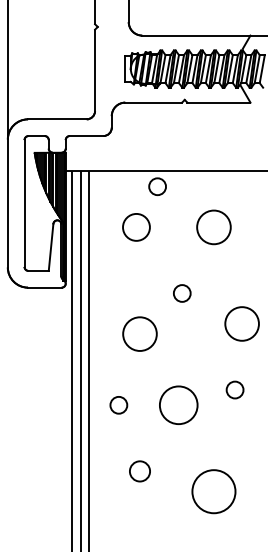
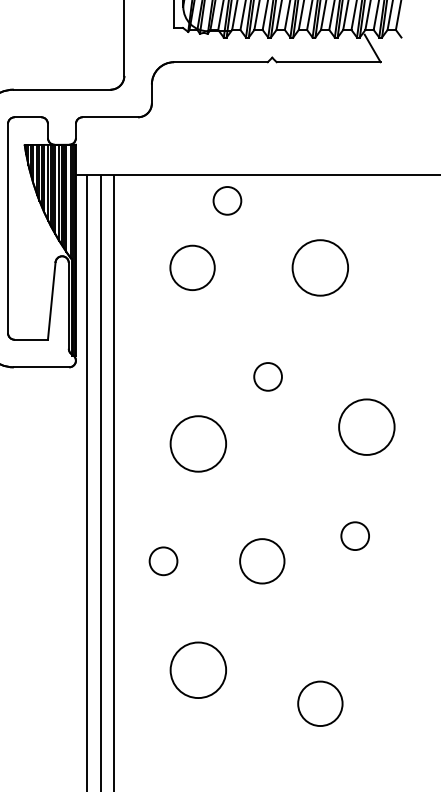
circle: (178, 404) -> (261, 559), size x0.71
circle: (139, 471) -> (197, 670), size x1.67
circle: (213, 491) -> (319, 703), size x0.62

